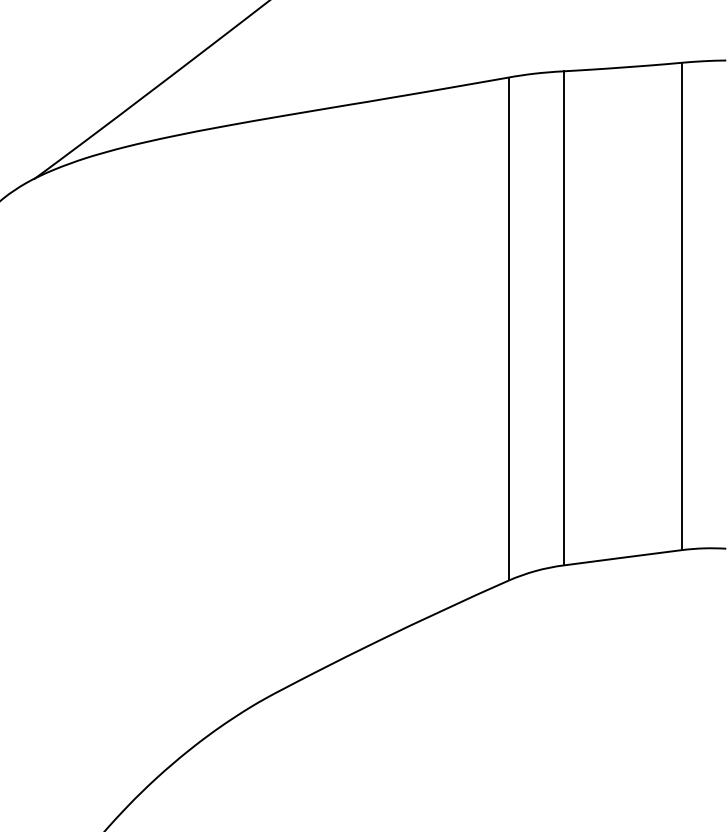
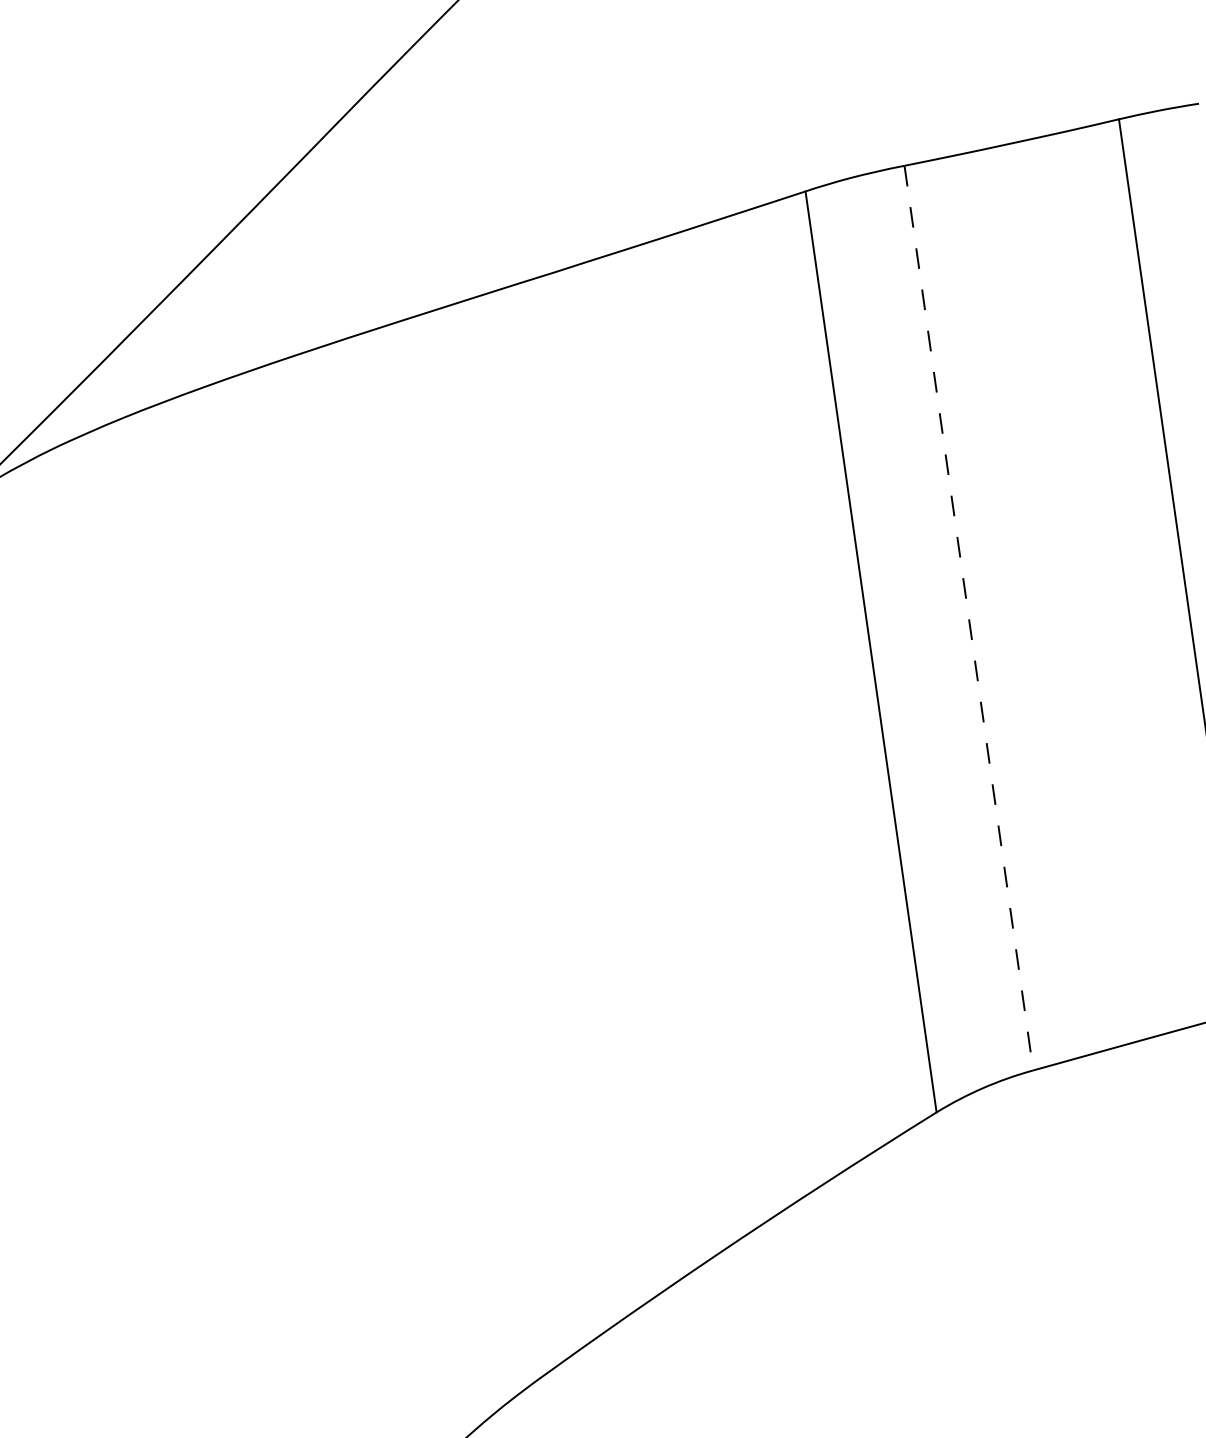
line: (563, 318) -> (968, 618), solid -> dashed

